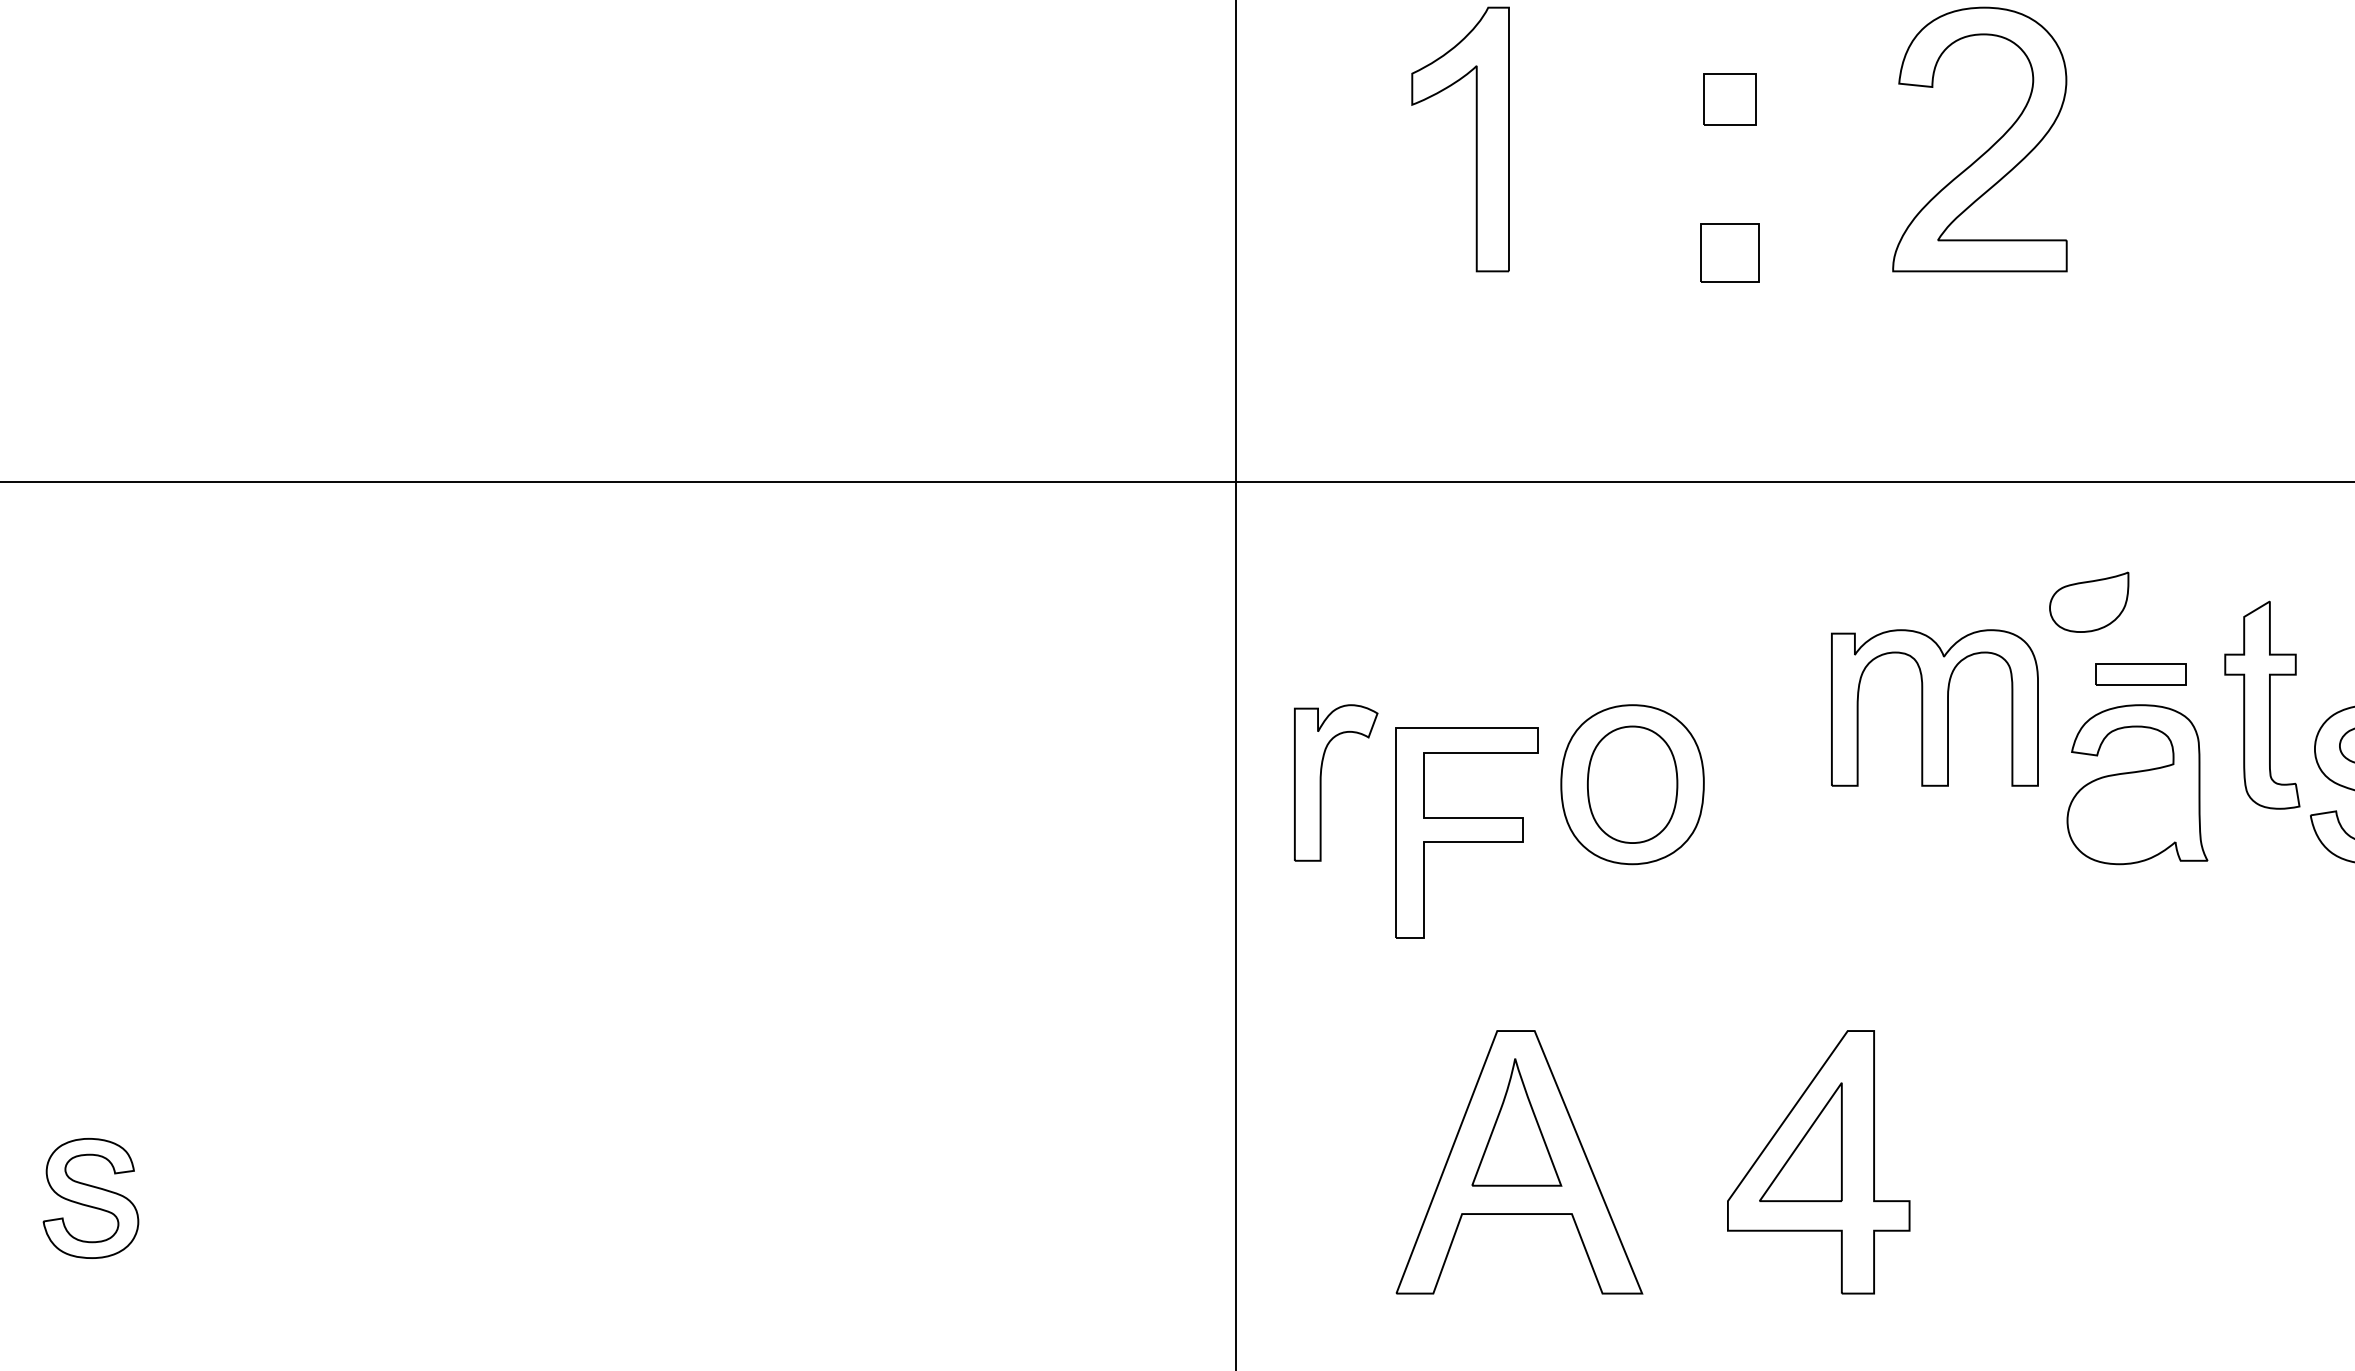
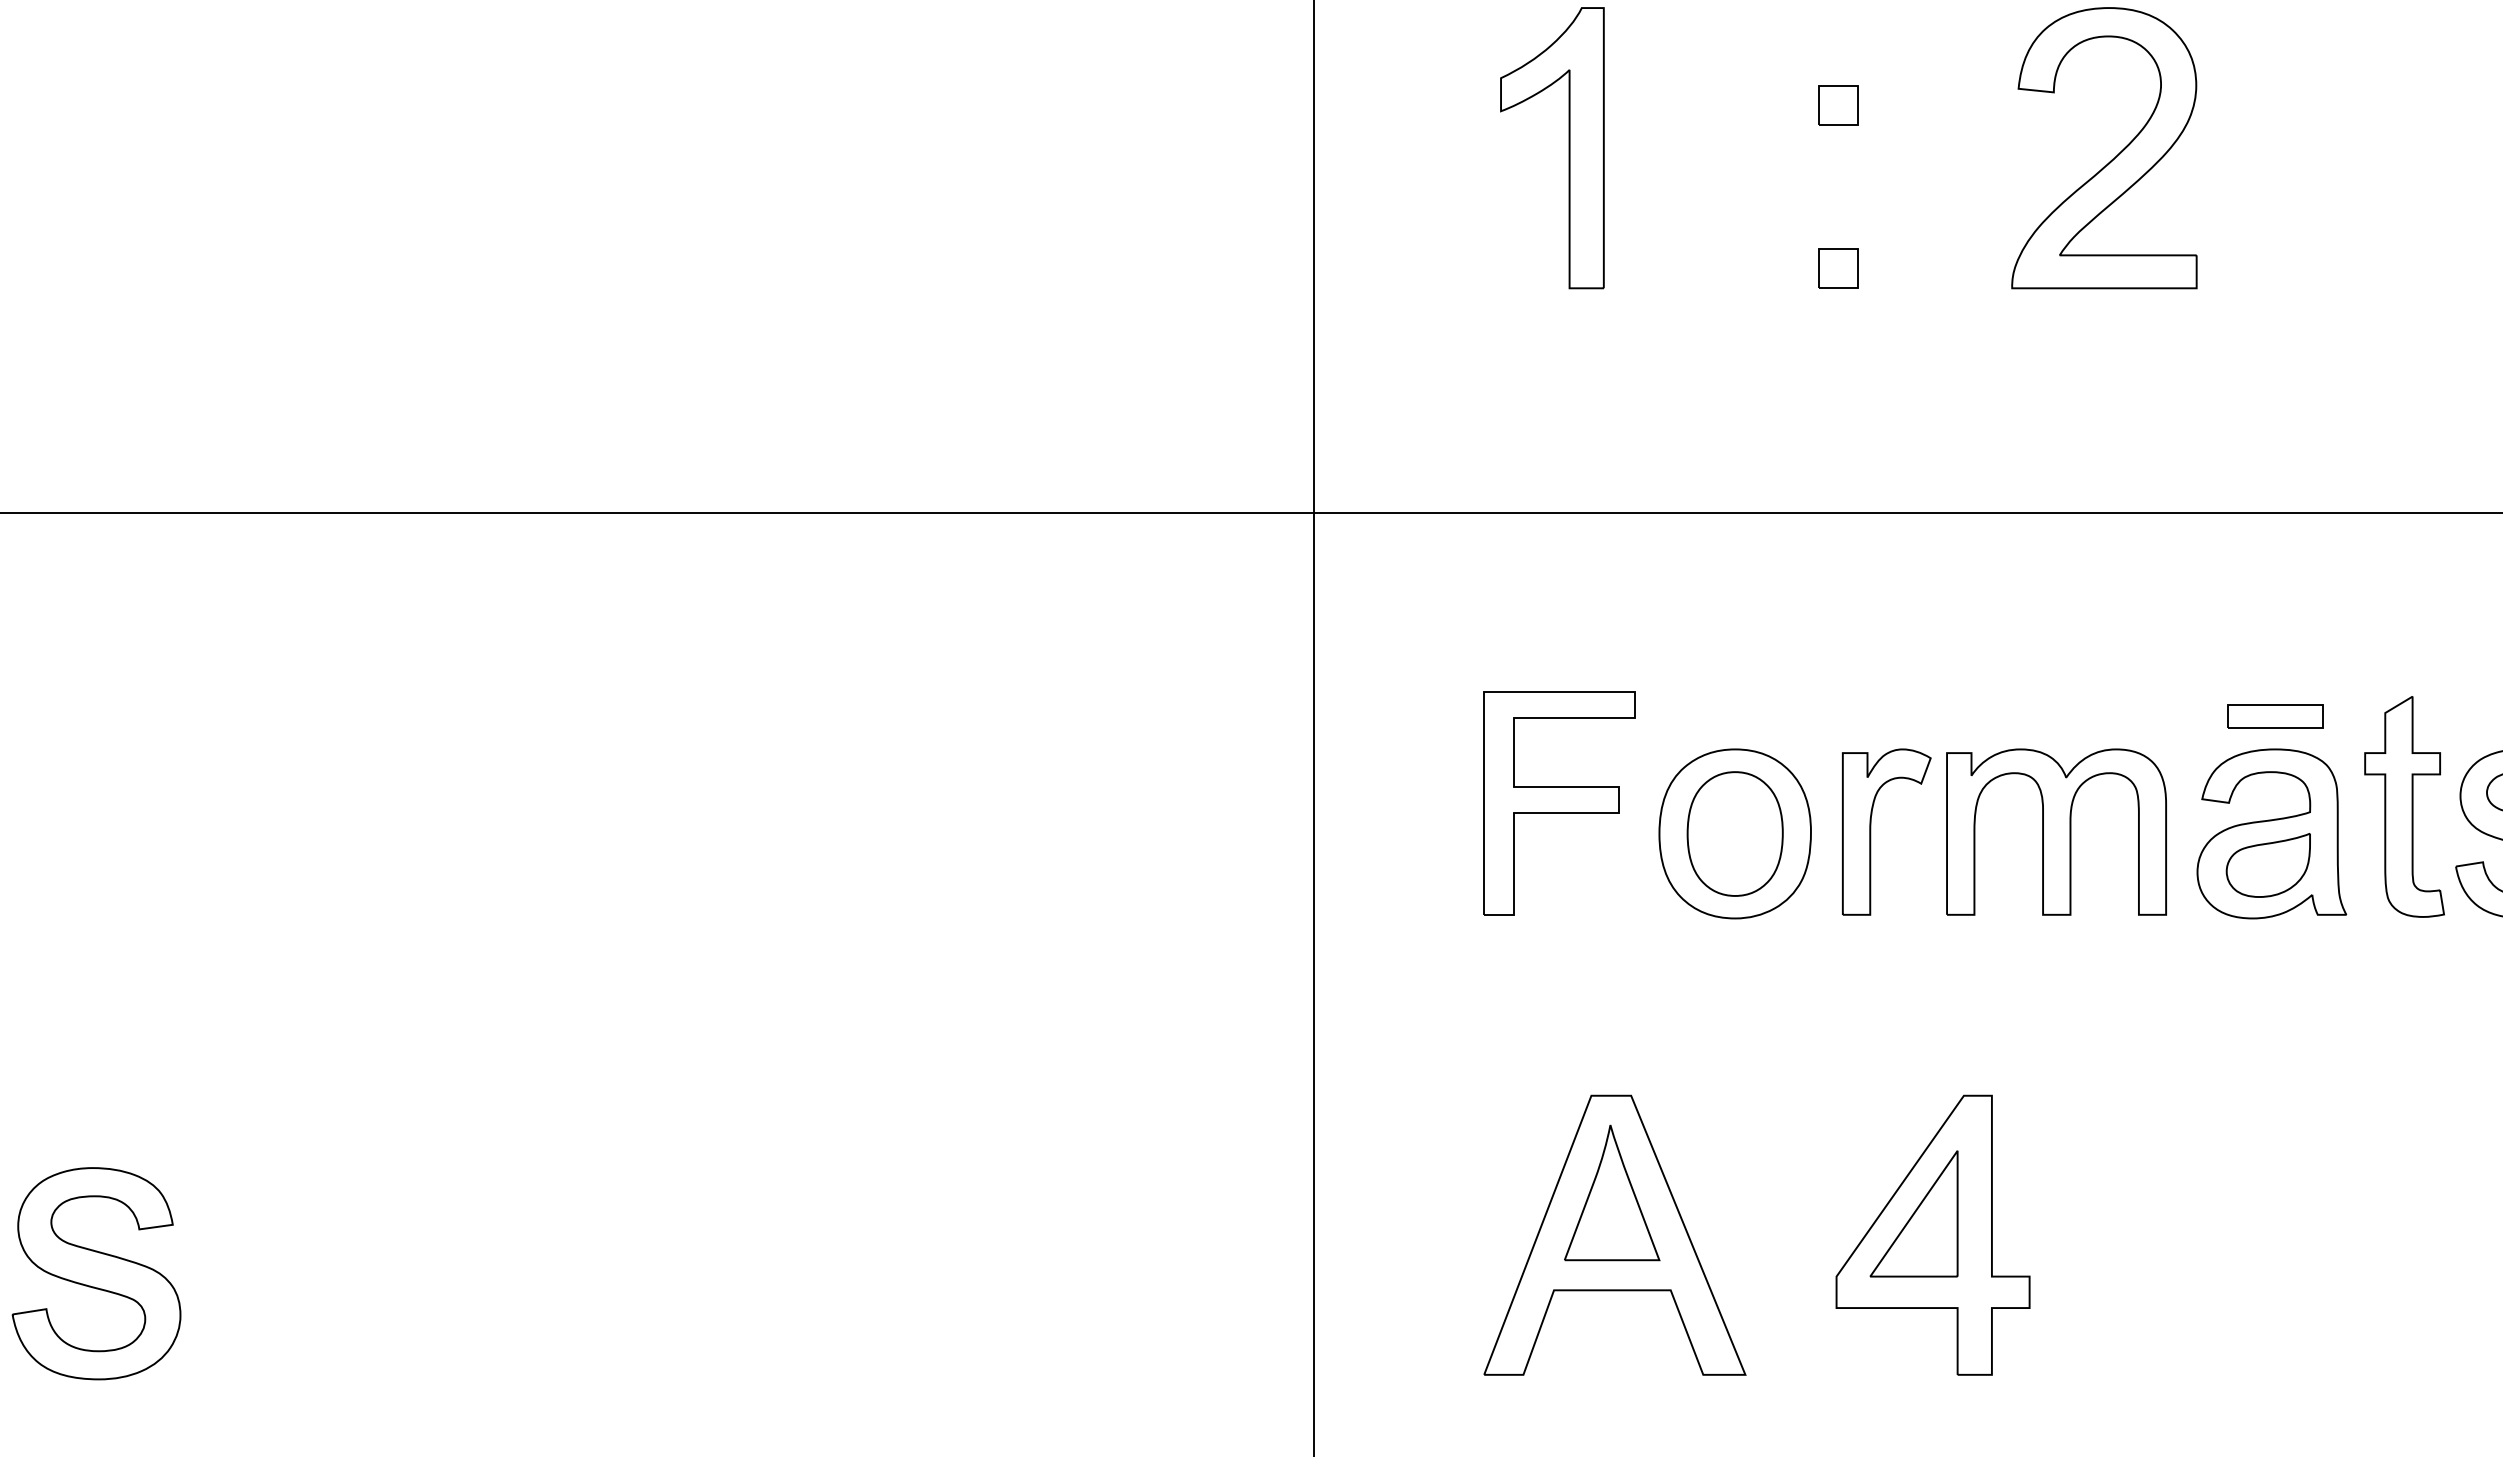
part: (1729, 99) -> (1838, 105), size x0.71
part: (1729, 252) -> (1838, 268), size x0.62
part: (2089, 601) -> (2268, 864), moved
part: (2262, 704) -> (2404, 806), moved
part: (1934, 707) -> (2056, 831), moved
part: (1321, 782) -> (1871, 831), moved
part: (1466, 832) -> (1558, 802), moved
part: (90, 1198) -> (96, 1273), size x1.67

